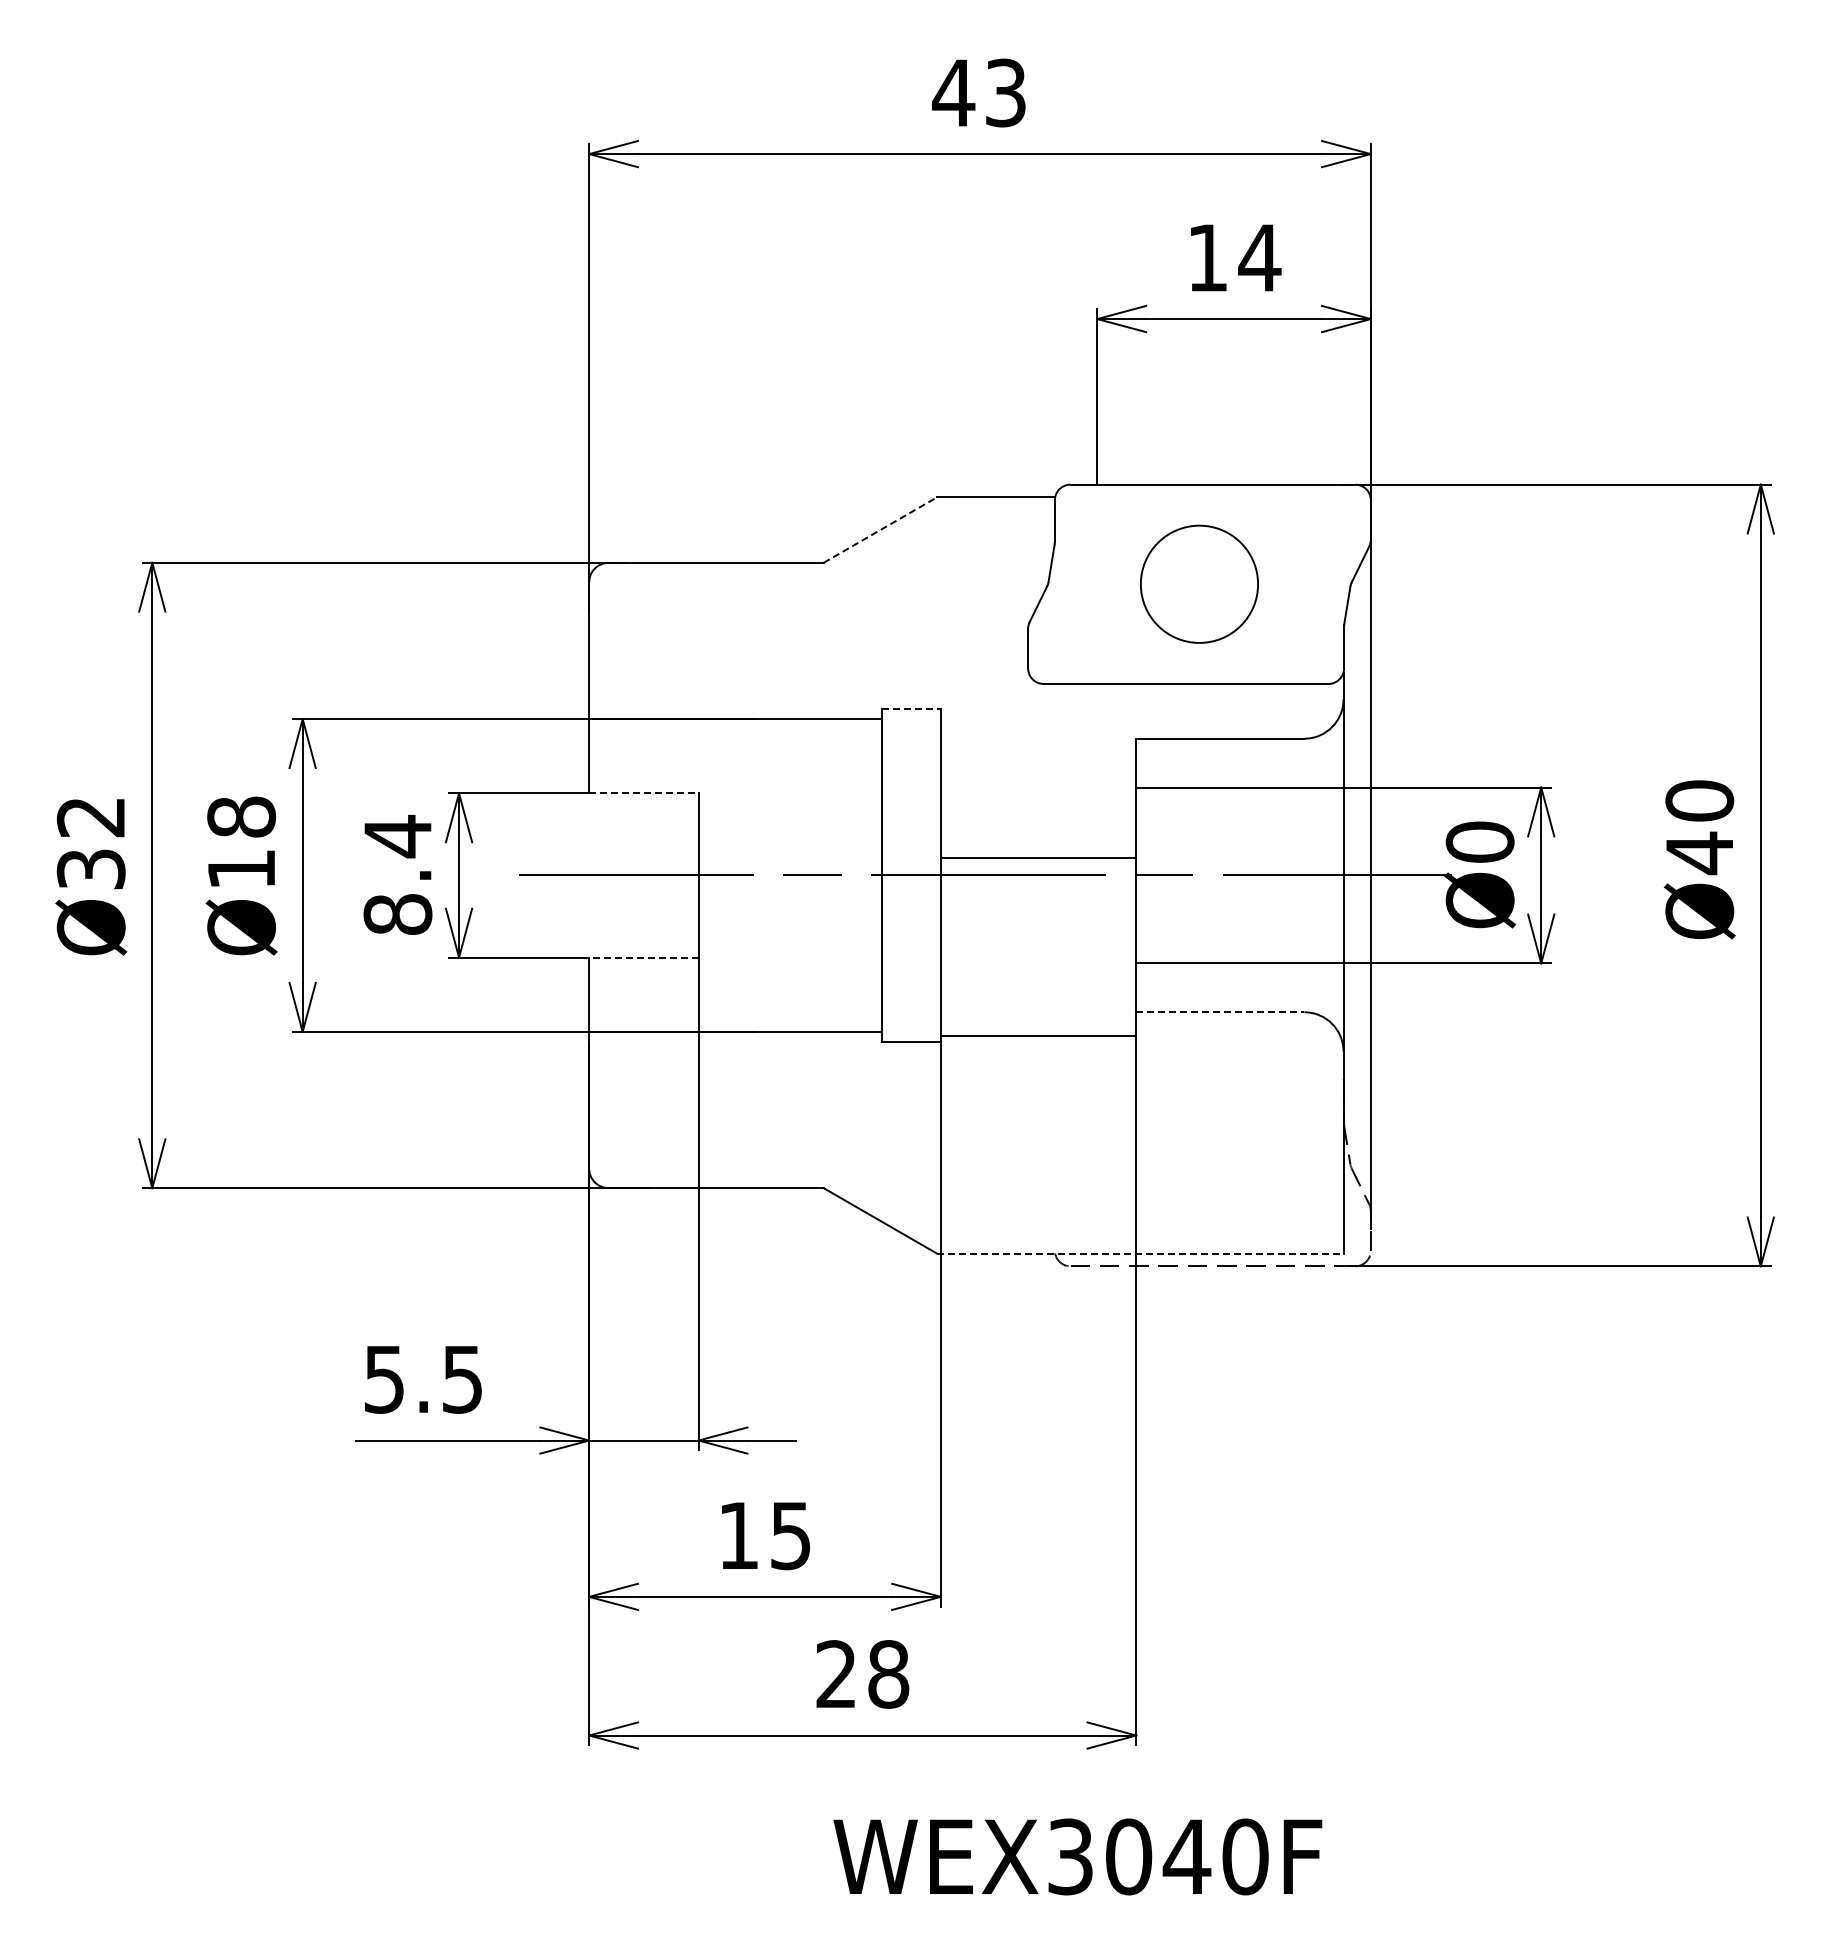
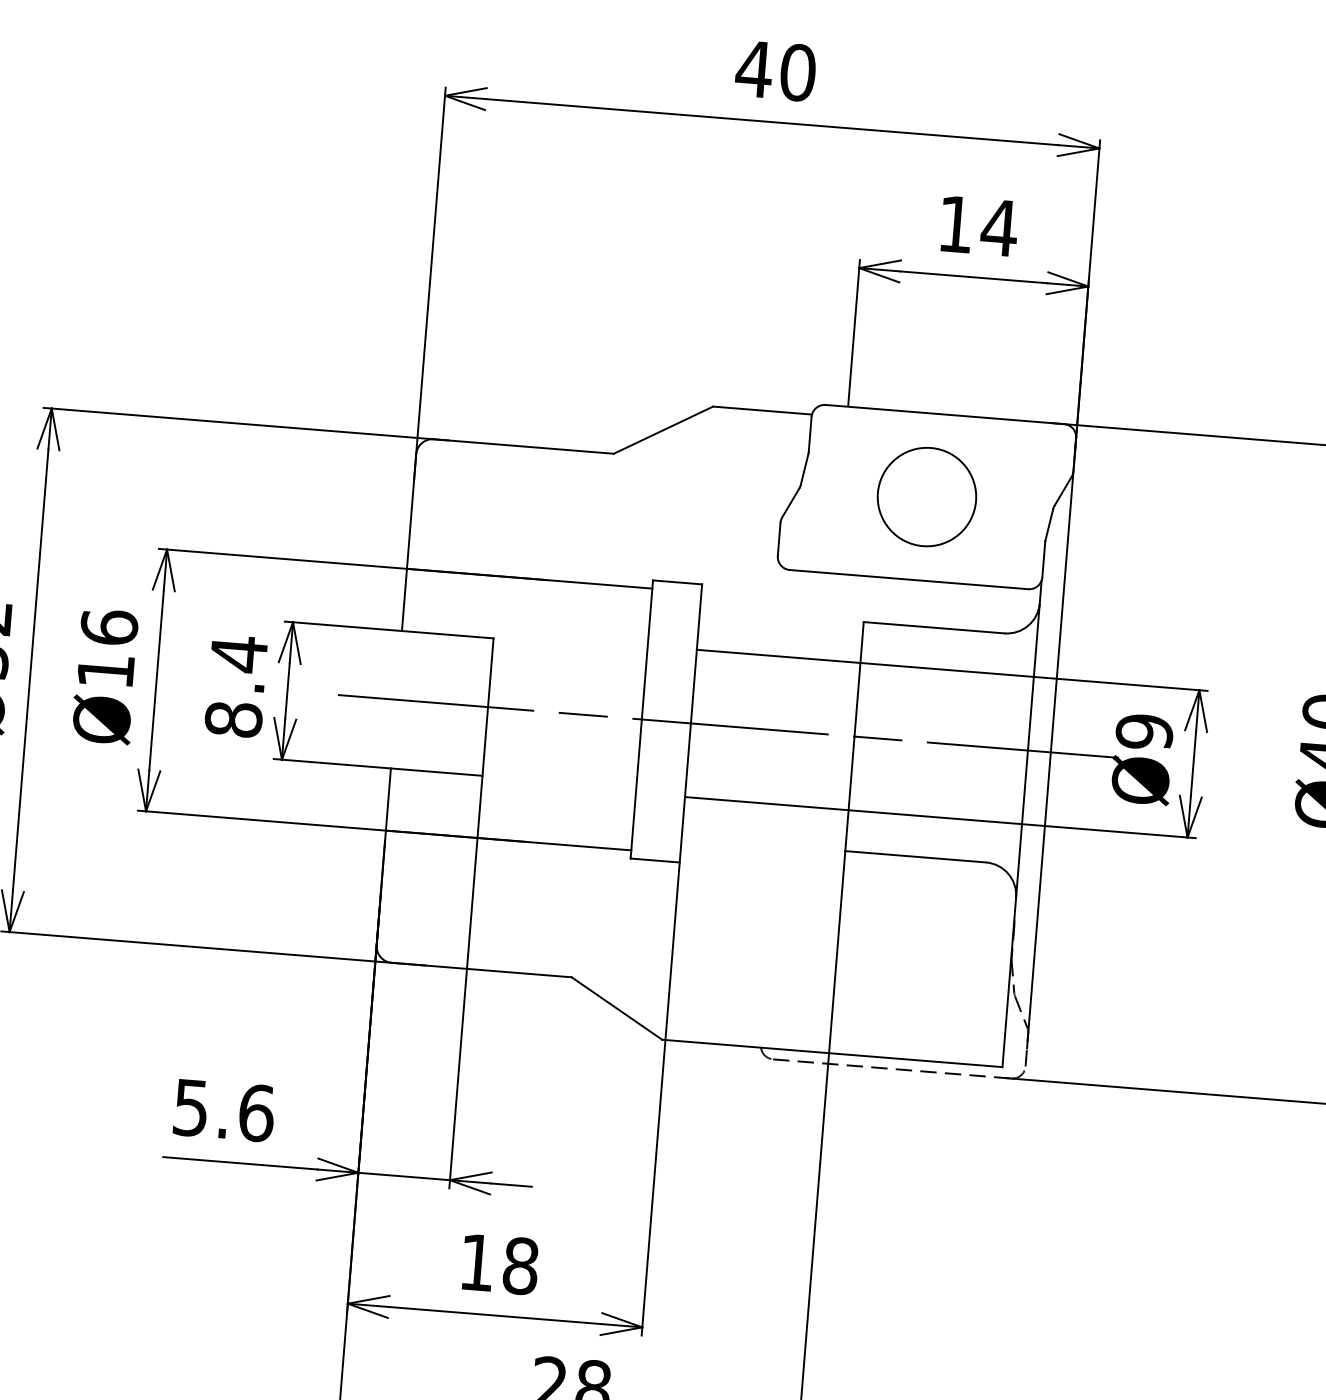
text: (1005, 92) -> (797, 72), 43 -> 40
line: (880, 529) -> (663, 429), dashed -> solid
line: (912, 709) -> (678, 582), dashed -> solid
line: (643, 793) -> (447, 634), dashed -> solid
text: (241, 816) -> (109, 626), Ø18 -> Ø16
text: (1479, 841) -> (1144, 731), Ø0 -> Ø9
line: (1038, 857) -> (778, 656), moved
line: (643, 957) -> (436, 772), dashed -> solid
line: (1220, 1012) -> (915, 856), dashed -> solid
line: (1038, 1036) -> (766, 803), moved
line: (1140, 1253) -> (832, 1053), dashed -> solid
text: (462, 1379) -> (256, 1113), 5.5 -> 5.6
text: (790, 1535) -> (520, 1265), 15 -> 18

